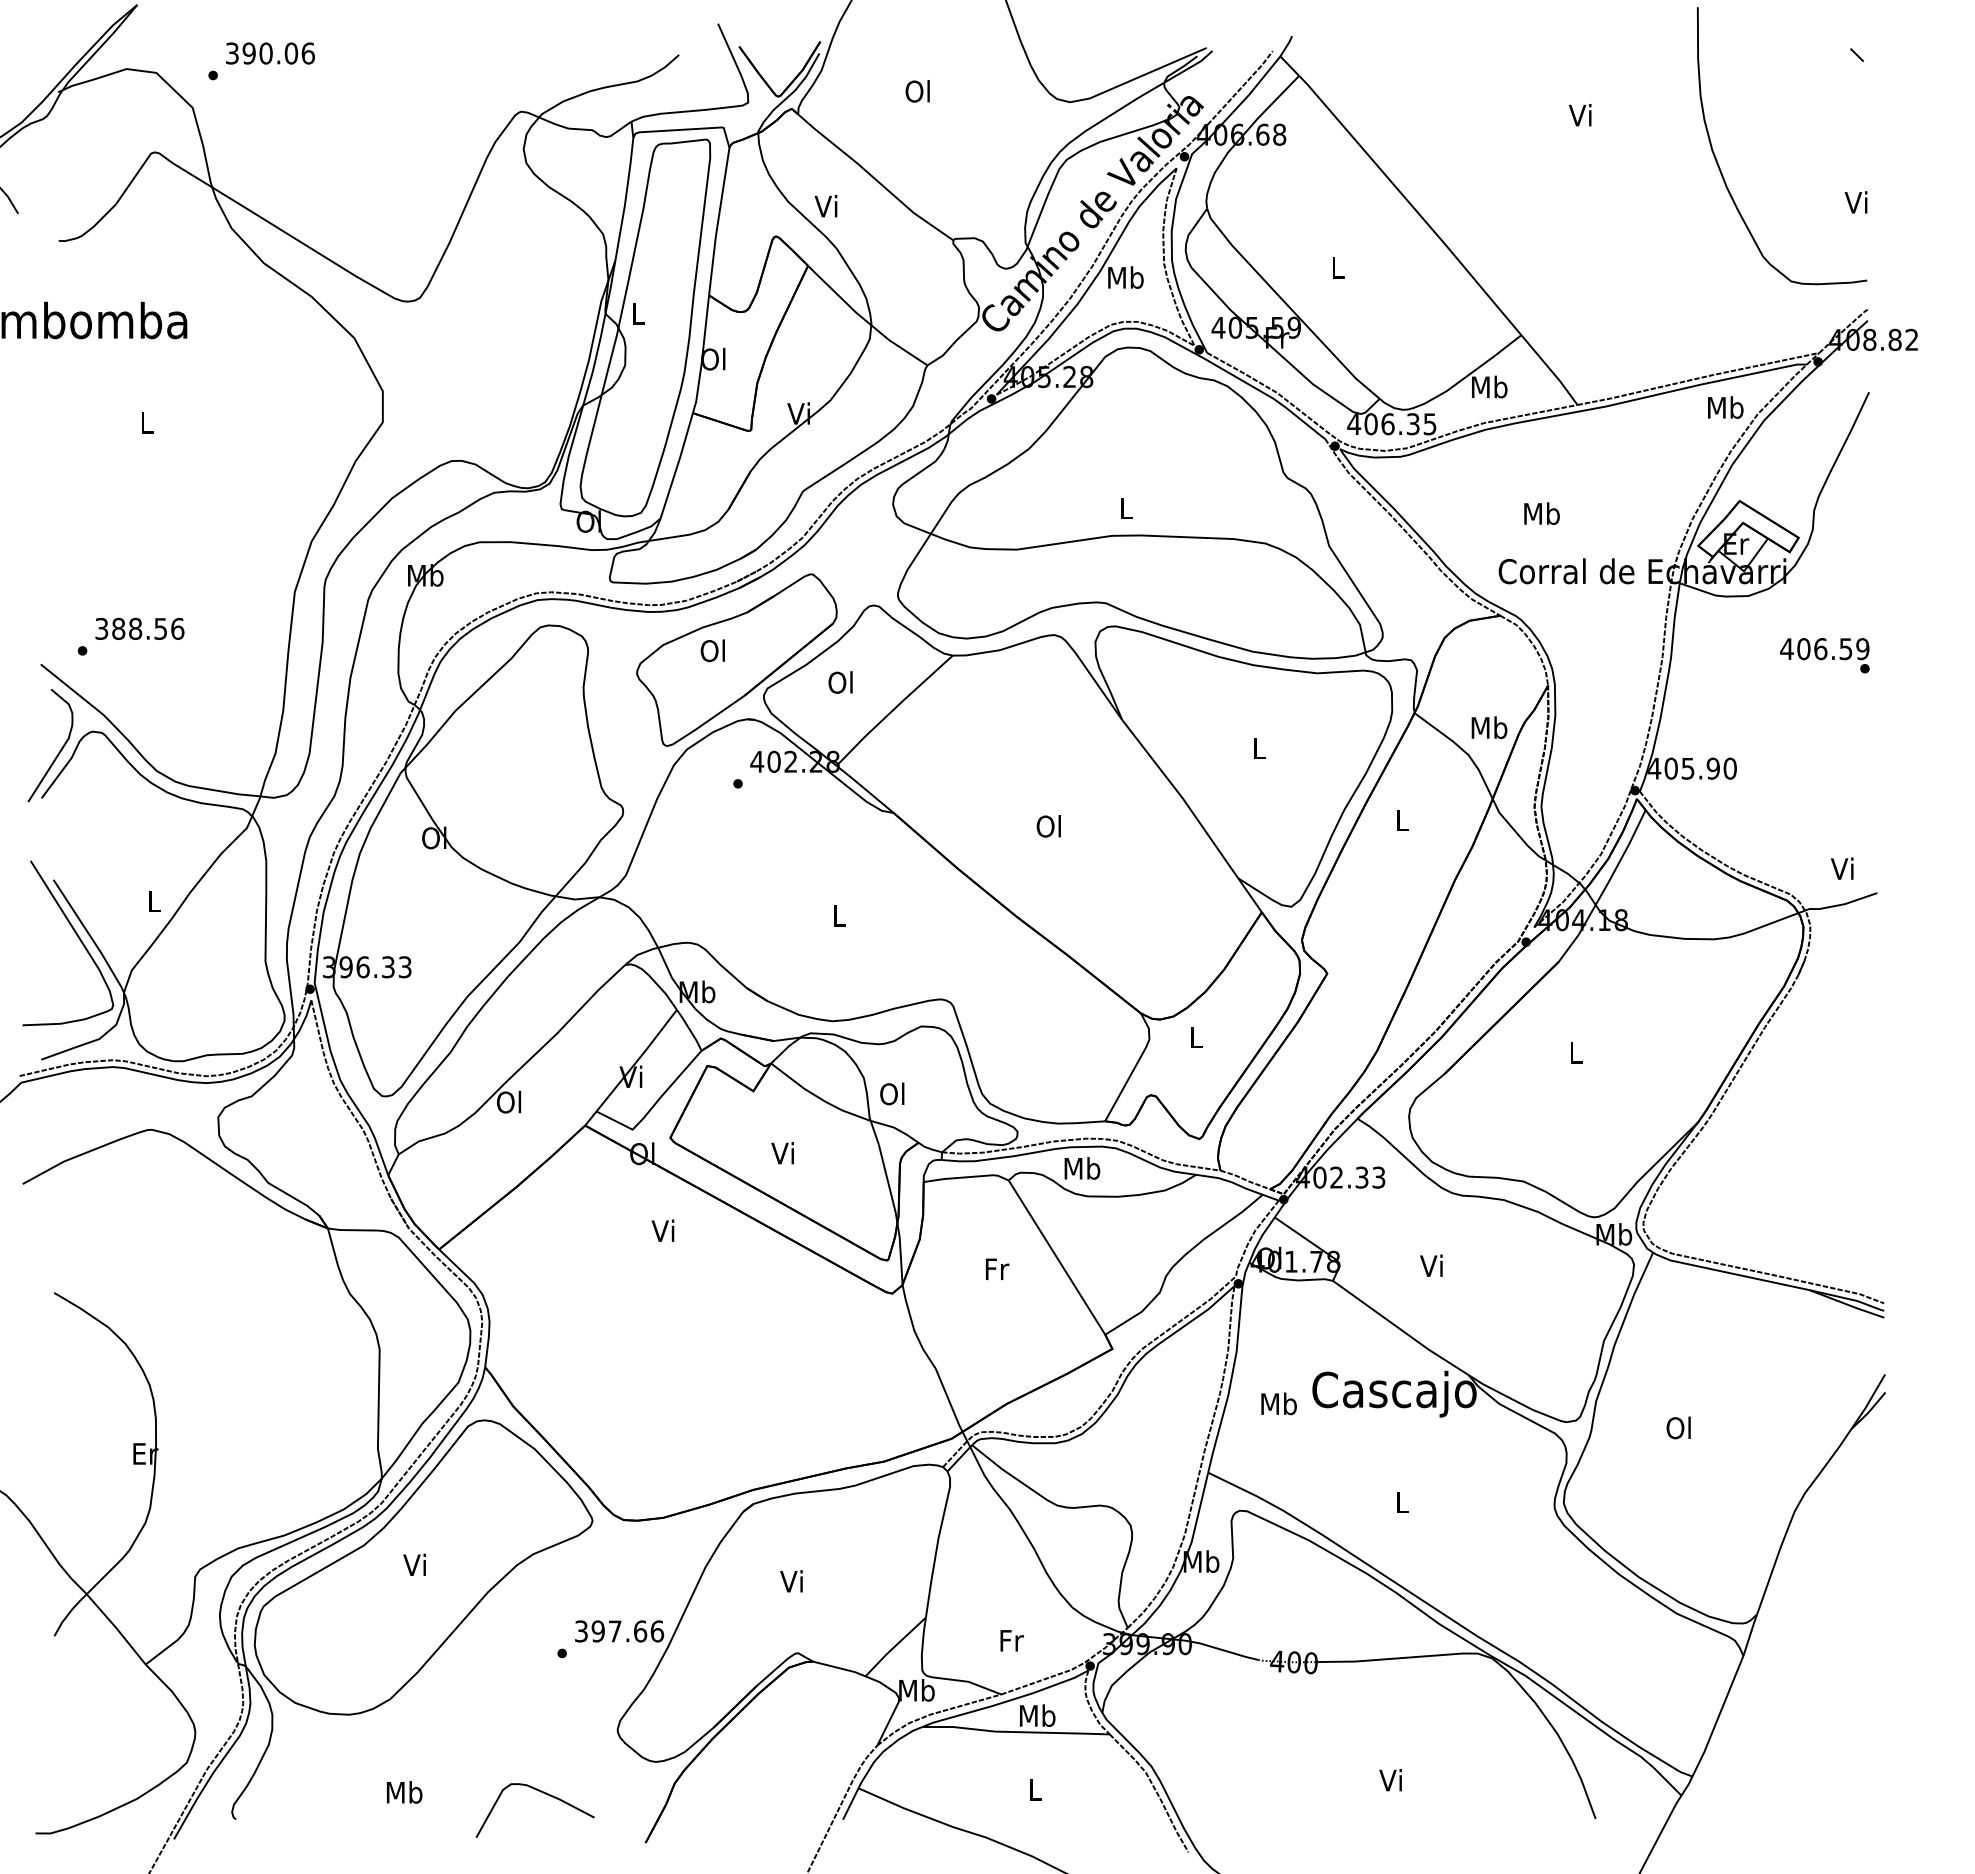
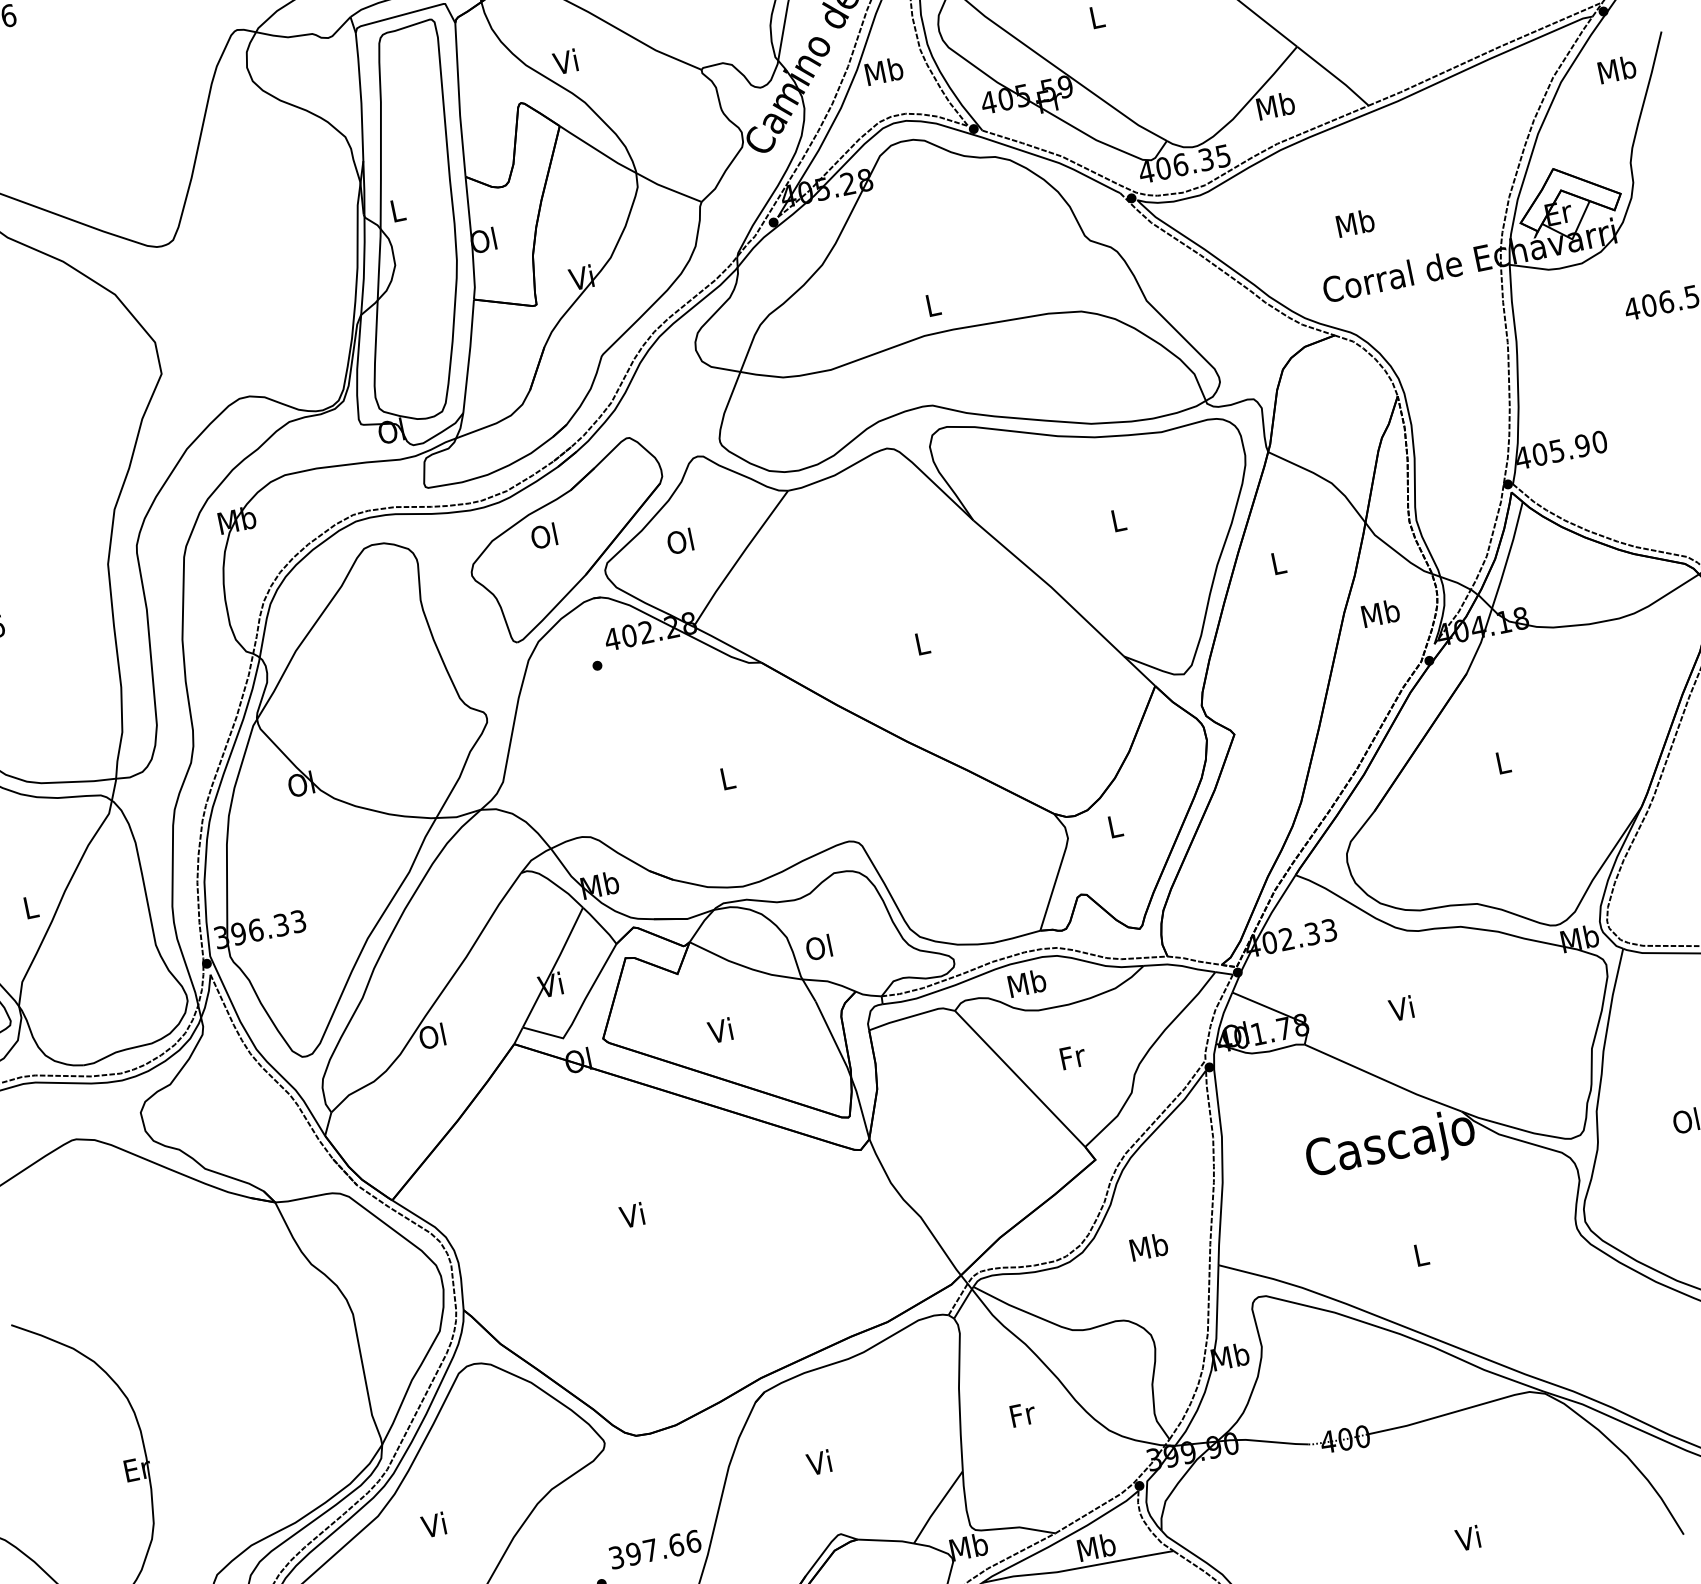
text: (1725, 407) -> (1616, 69), moved
text: (1489, 727) -> (1380, 613), moved
text: (1048, 826) -> (921, 643), Ol -> L
text: (662, 1230) -> (631, 1215), moved
text: (997, 1268) -> (1073, 1056), moved
text: (1278, 1403) -> (1148, 1246), moved
text: (1011, 1640) -> (1022, 1414), moved

